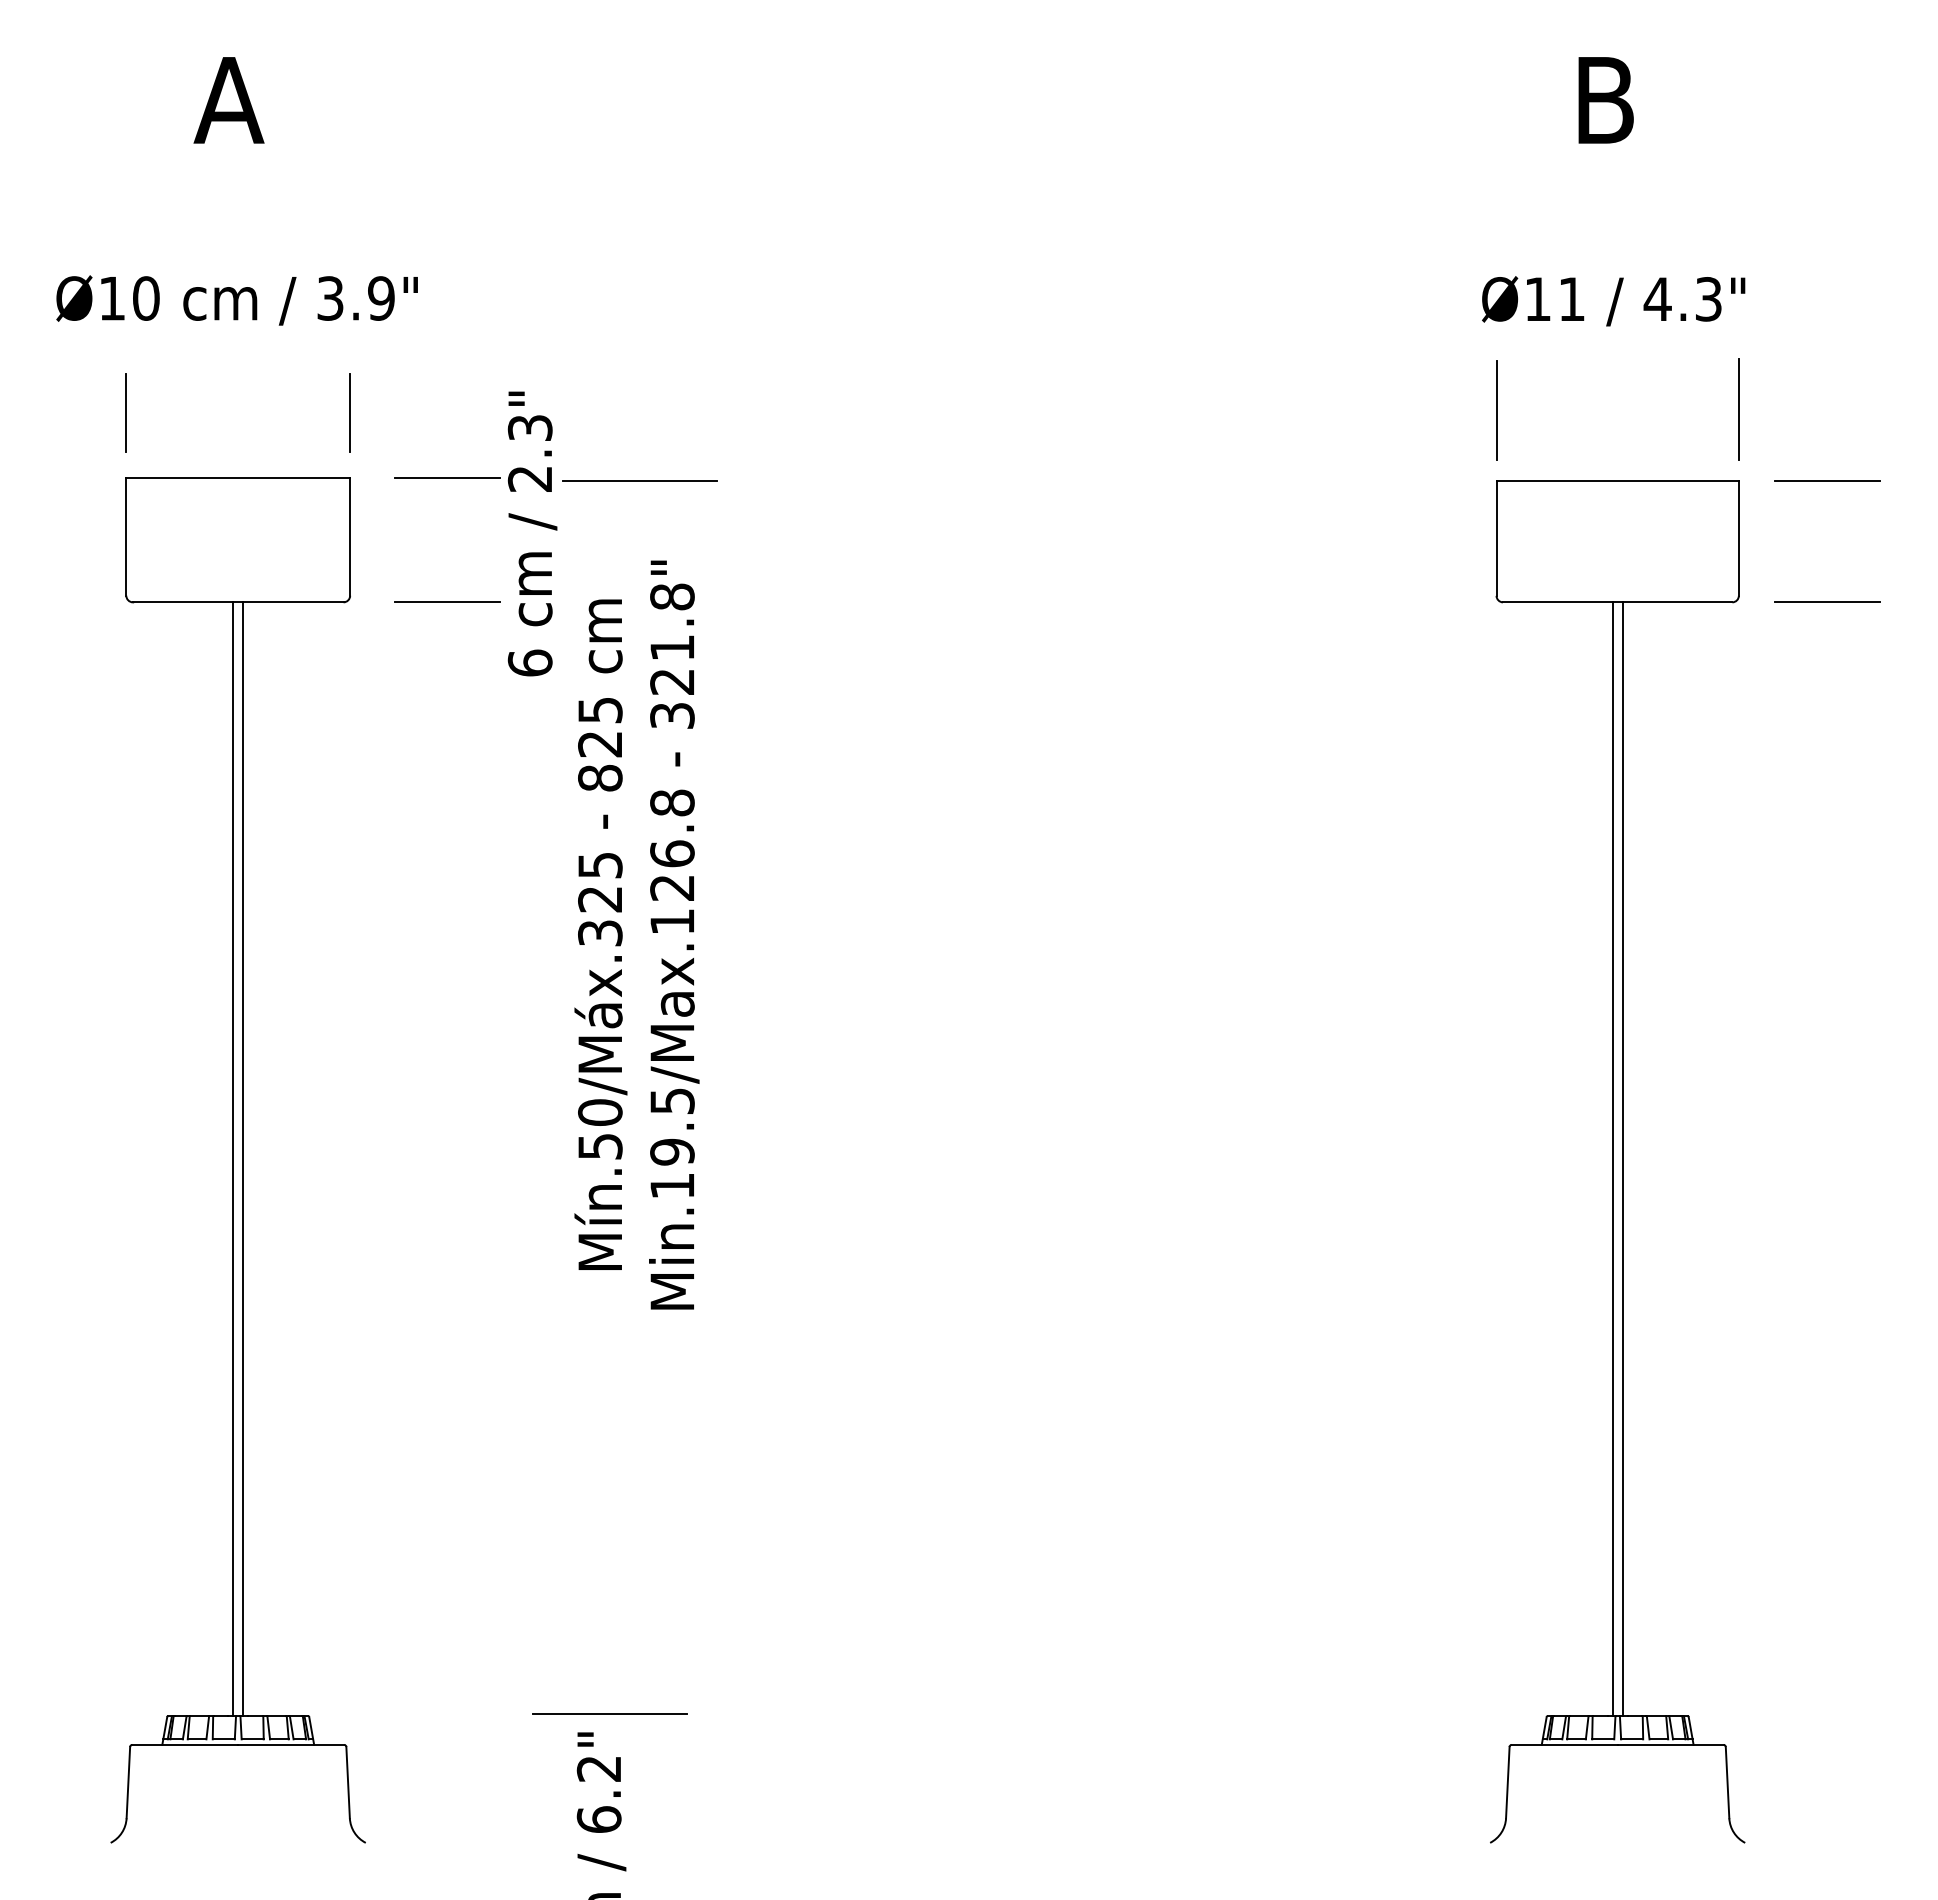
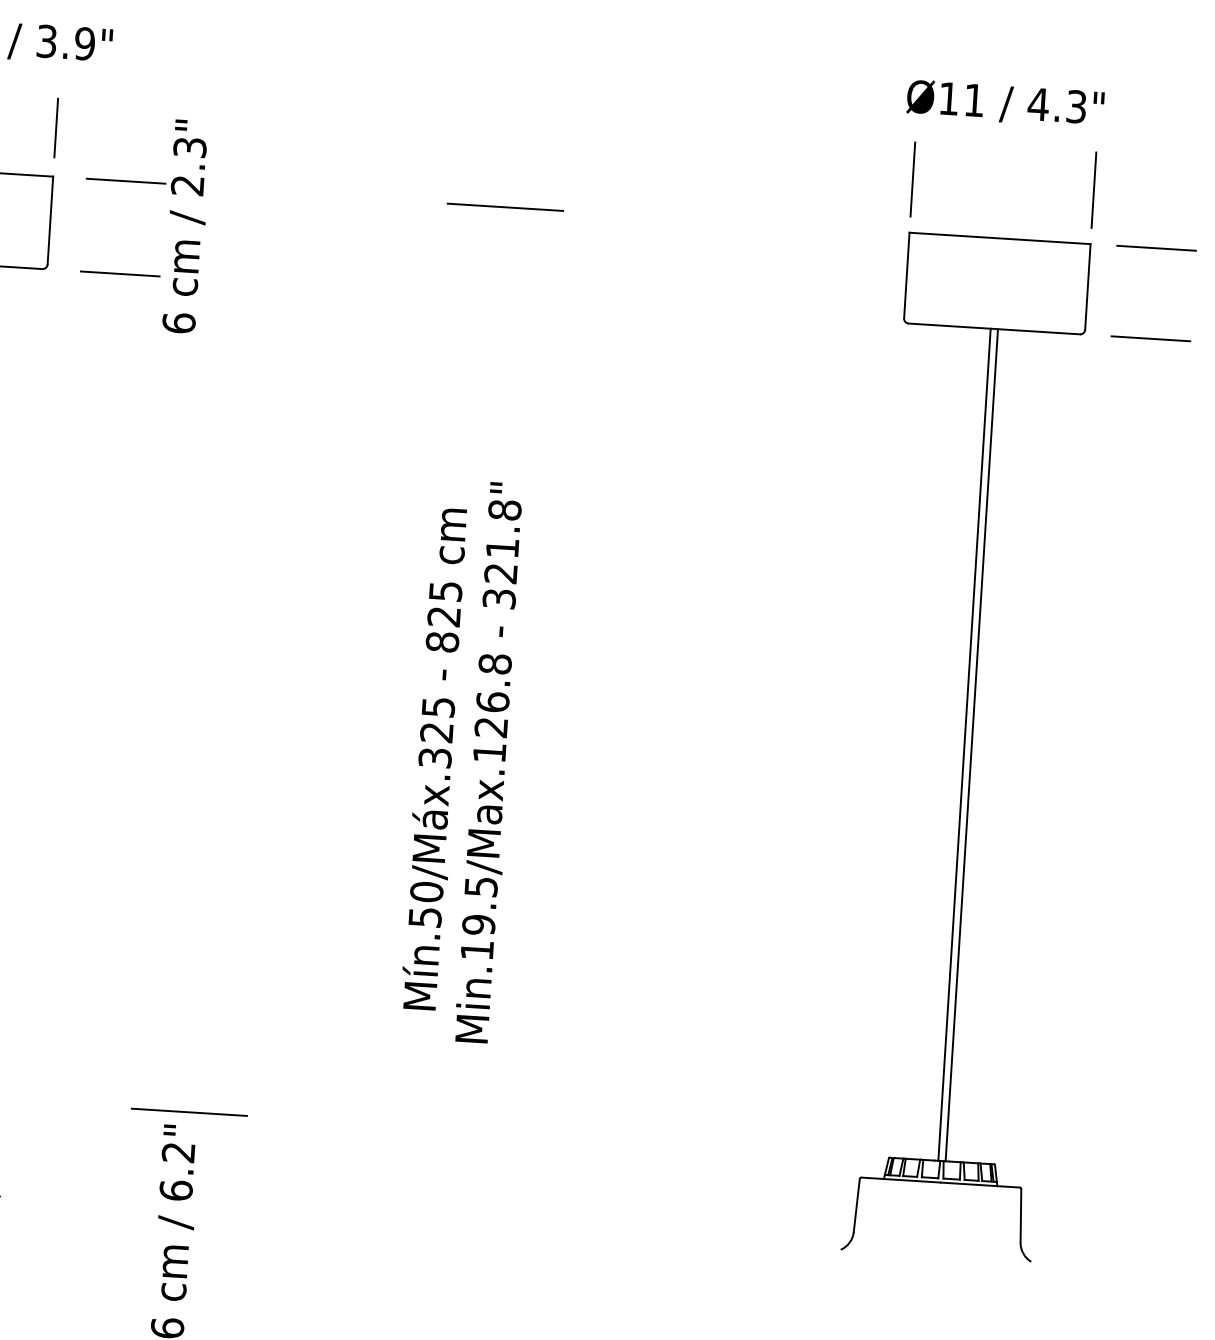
line: (639, 480) -> (505, 206), moved
text: (636, 934) -> (462, 760), moved

